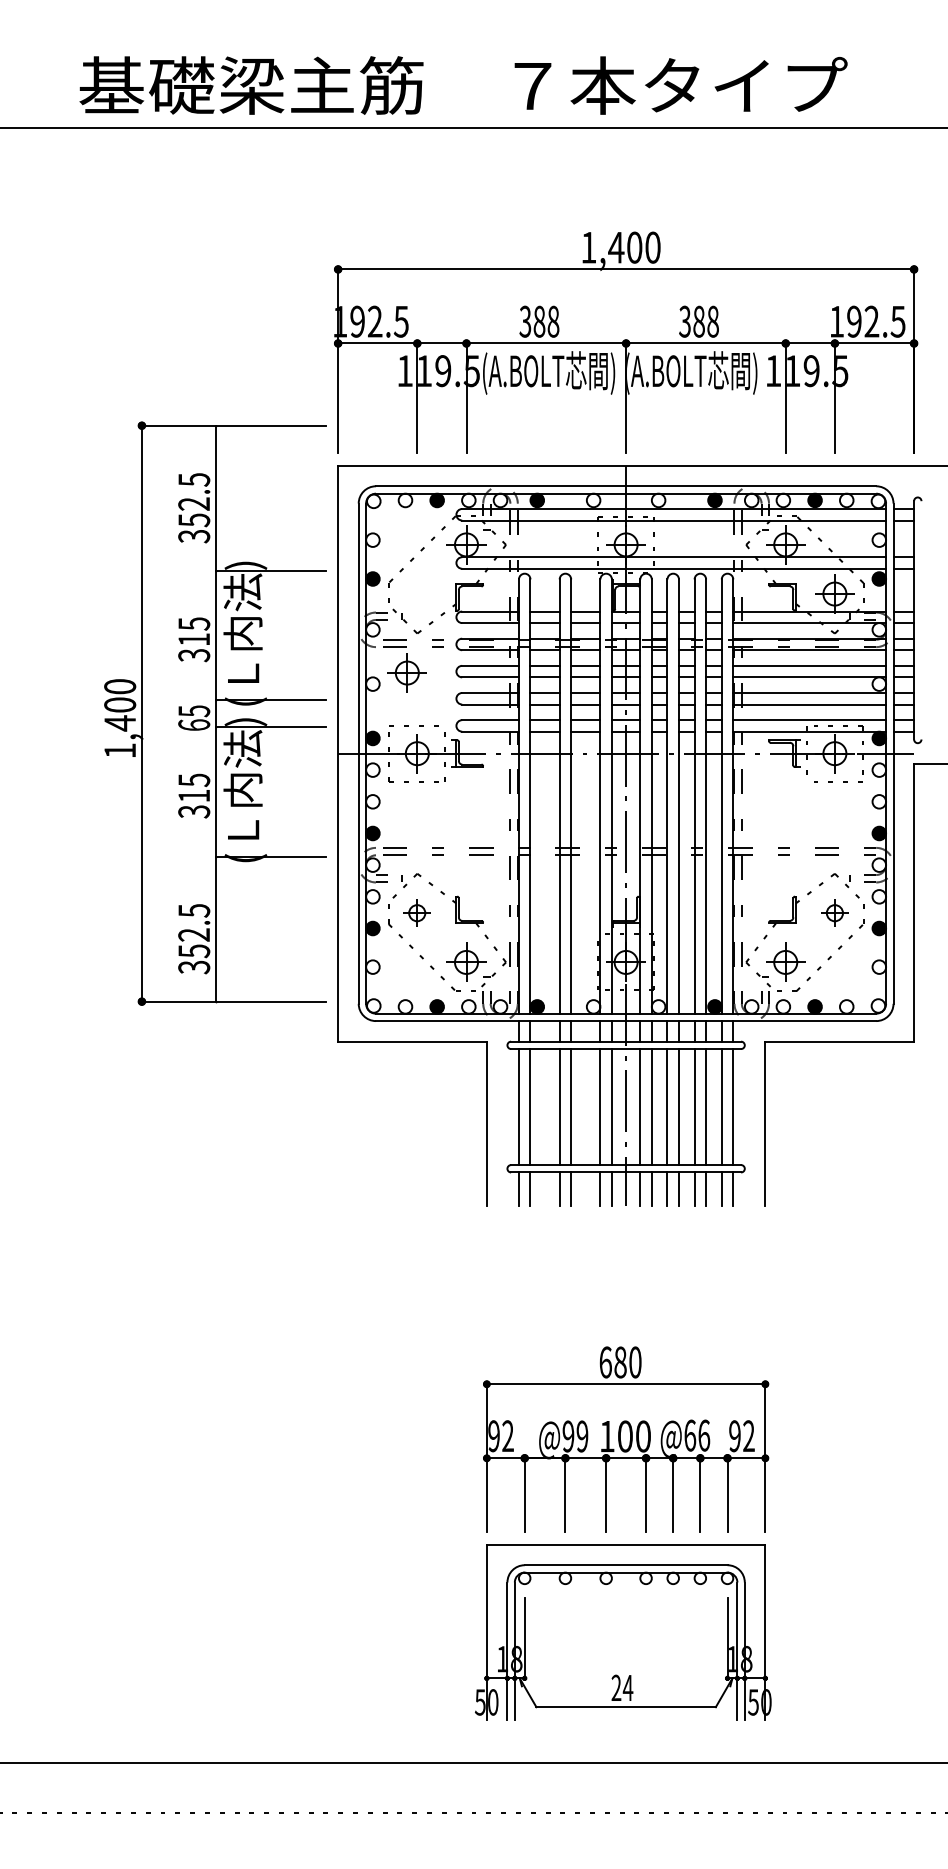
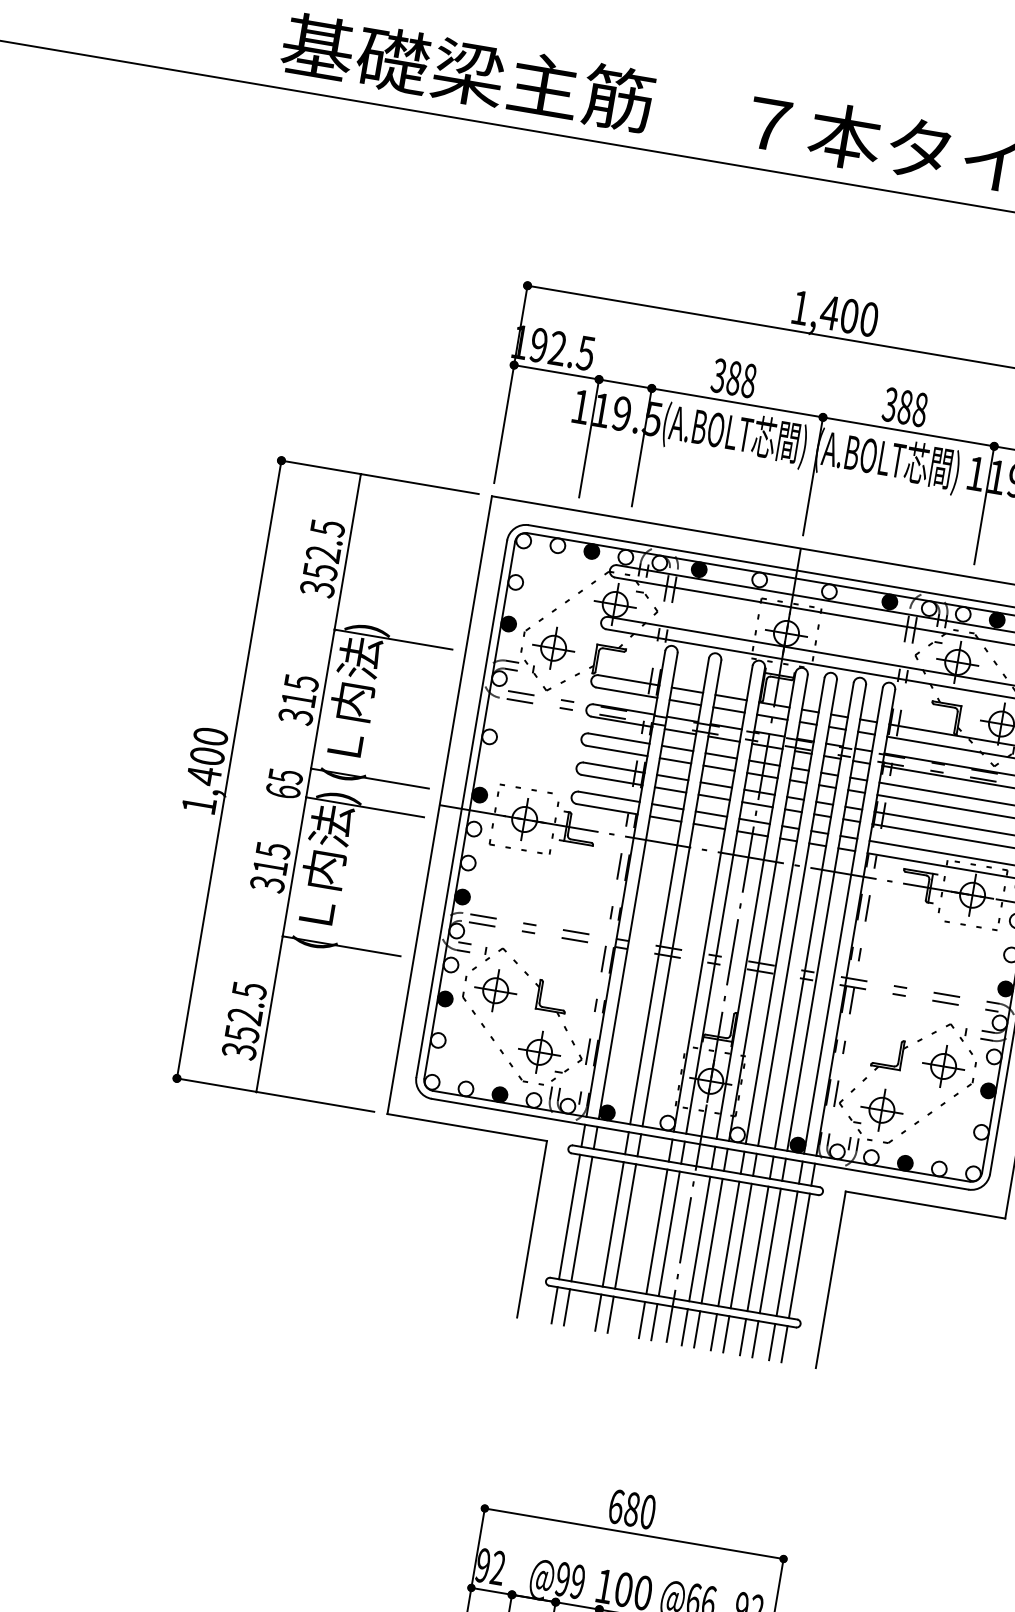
part: (406, 672) -> (552, 647), moved
part: (215, 713) -> (308, 782), moved
part: (416, 912) -> (494, 989), size x1.43
part: (834, 912) -> (943, 1065), size x1.43

